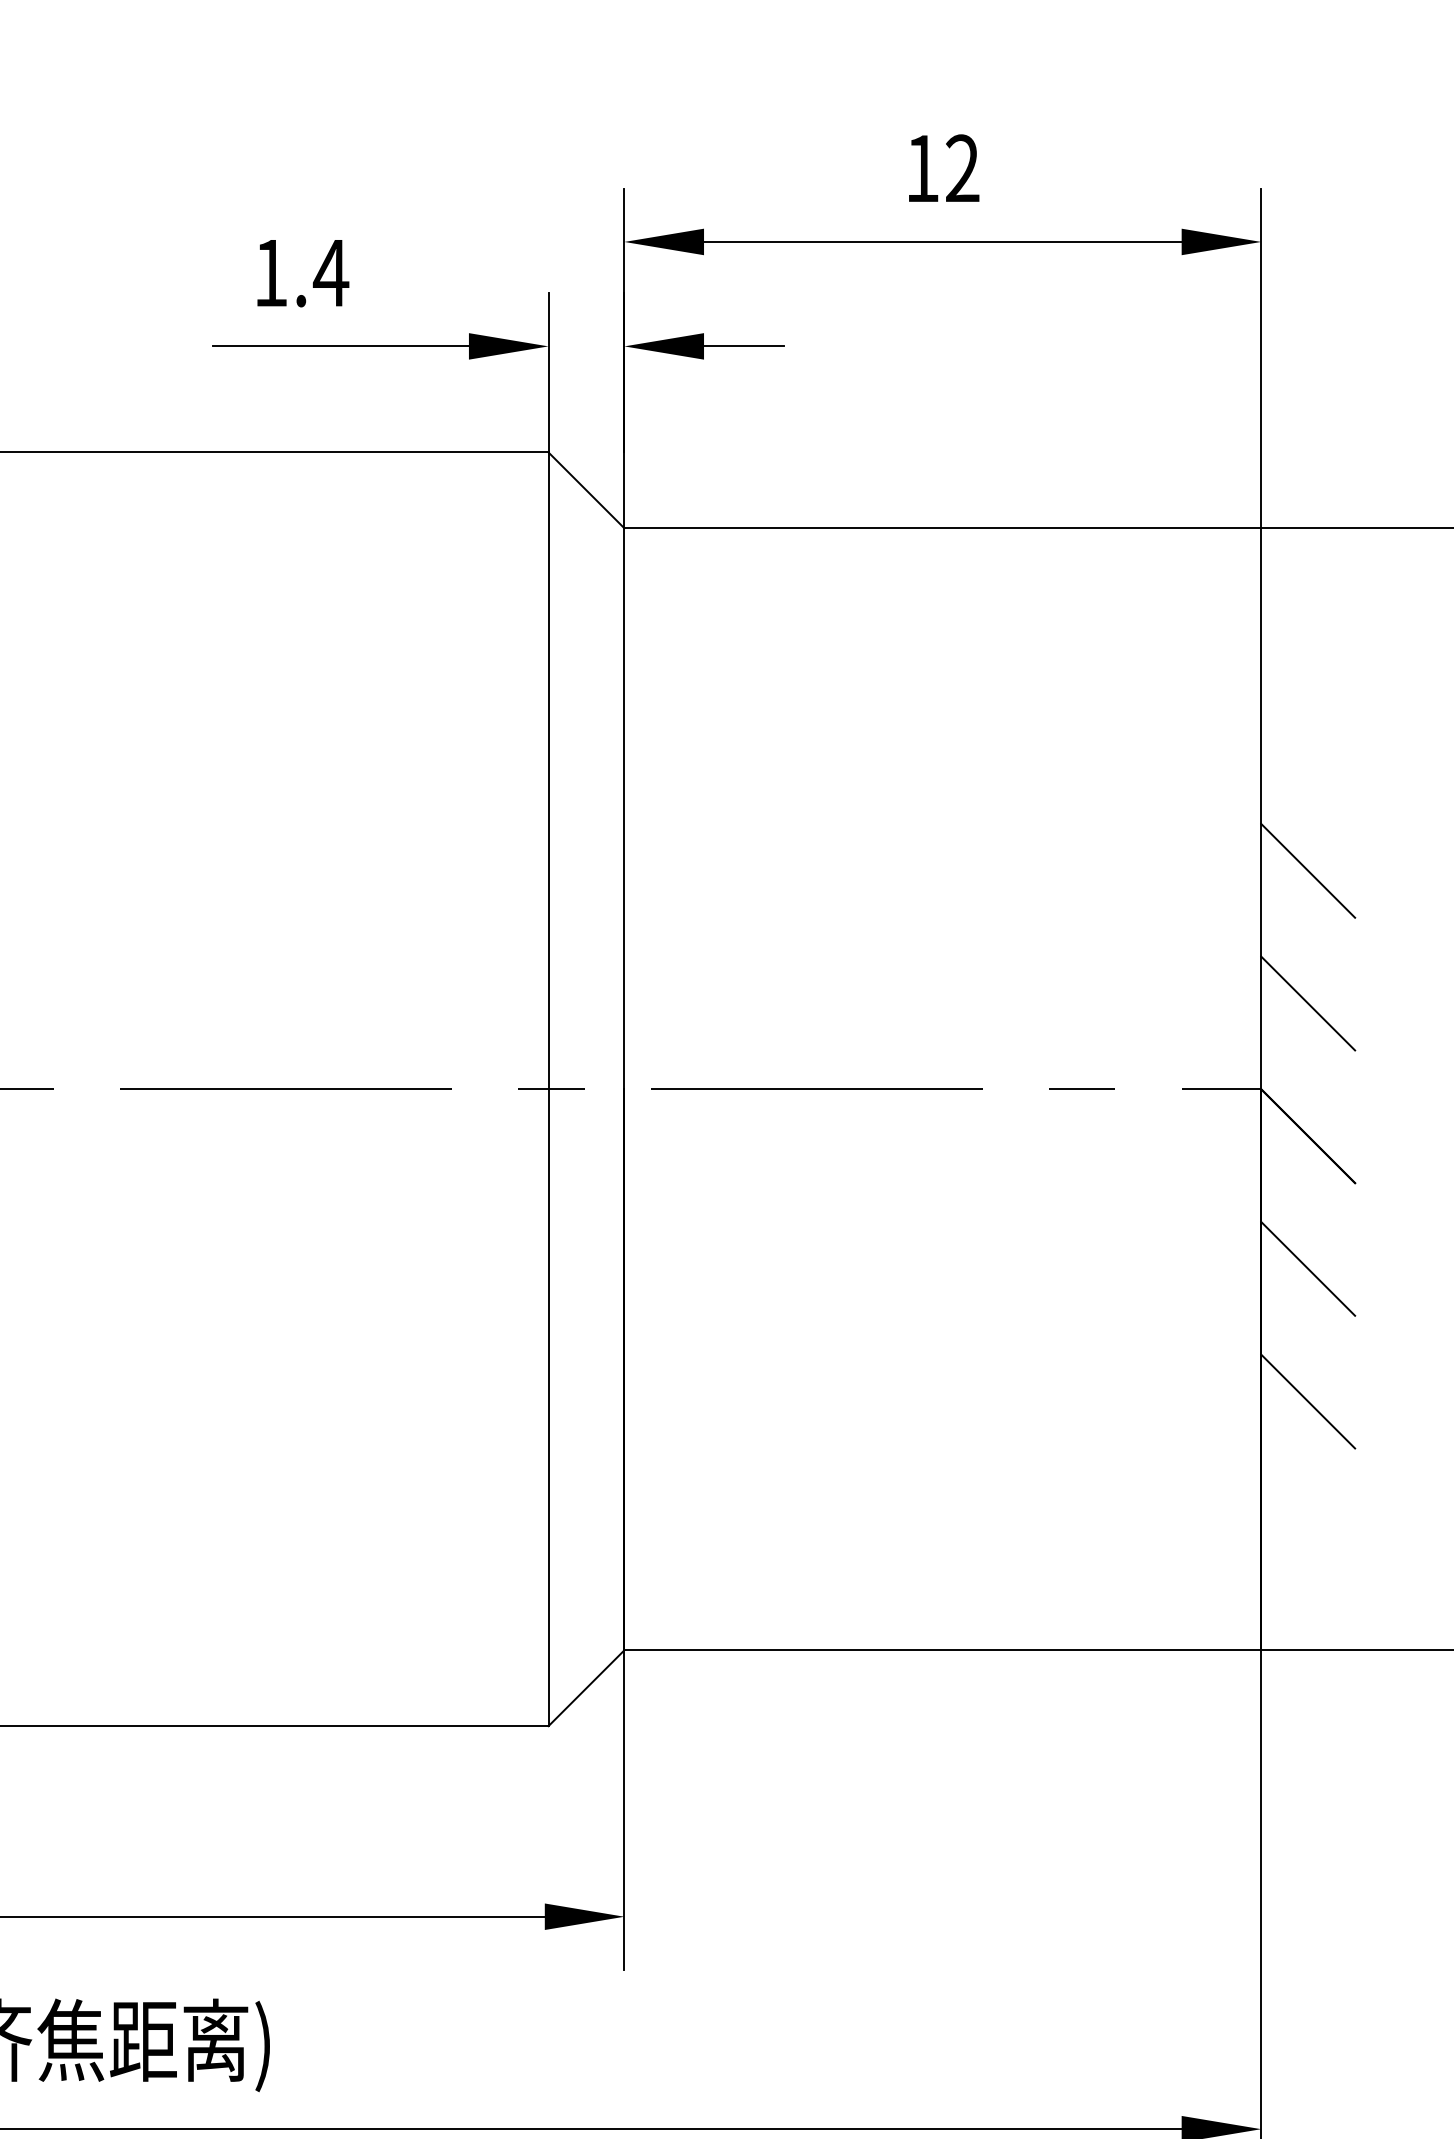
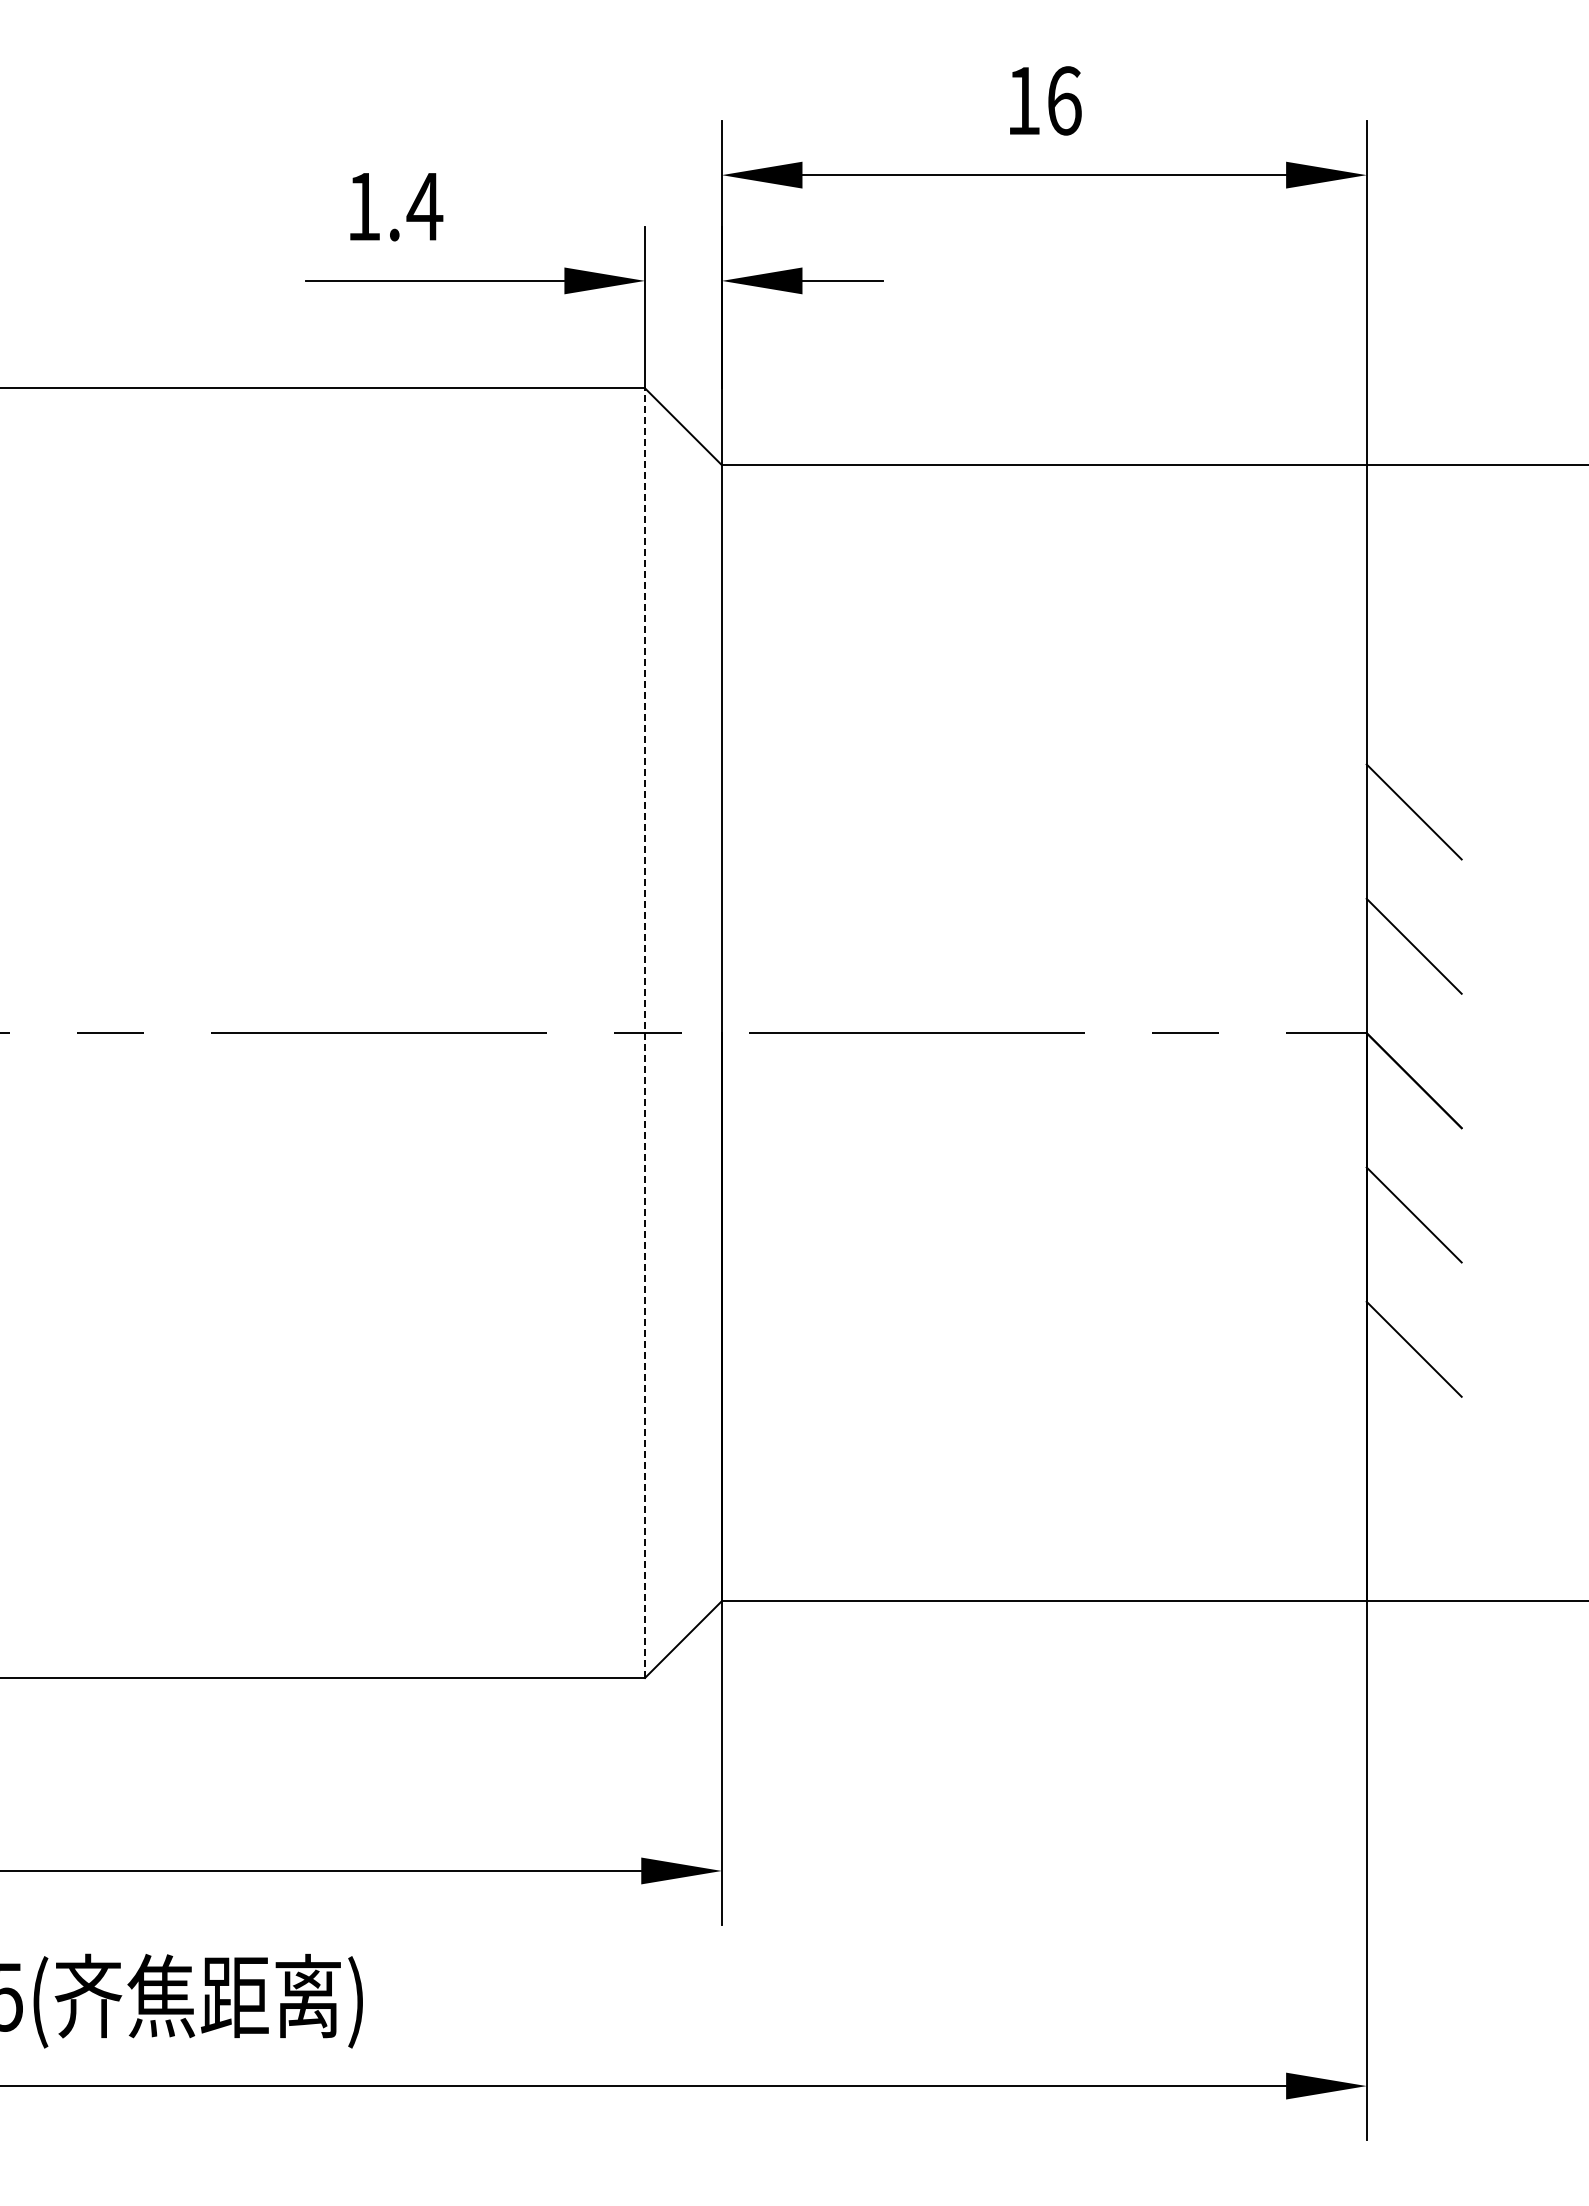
text: (962, 168) -> (1064, 100), 12 -> 16
line: (549, 1089) -> (645, 1033), solid -> dashed

